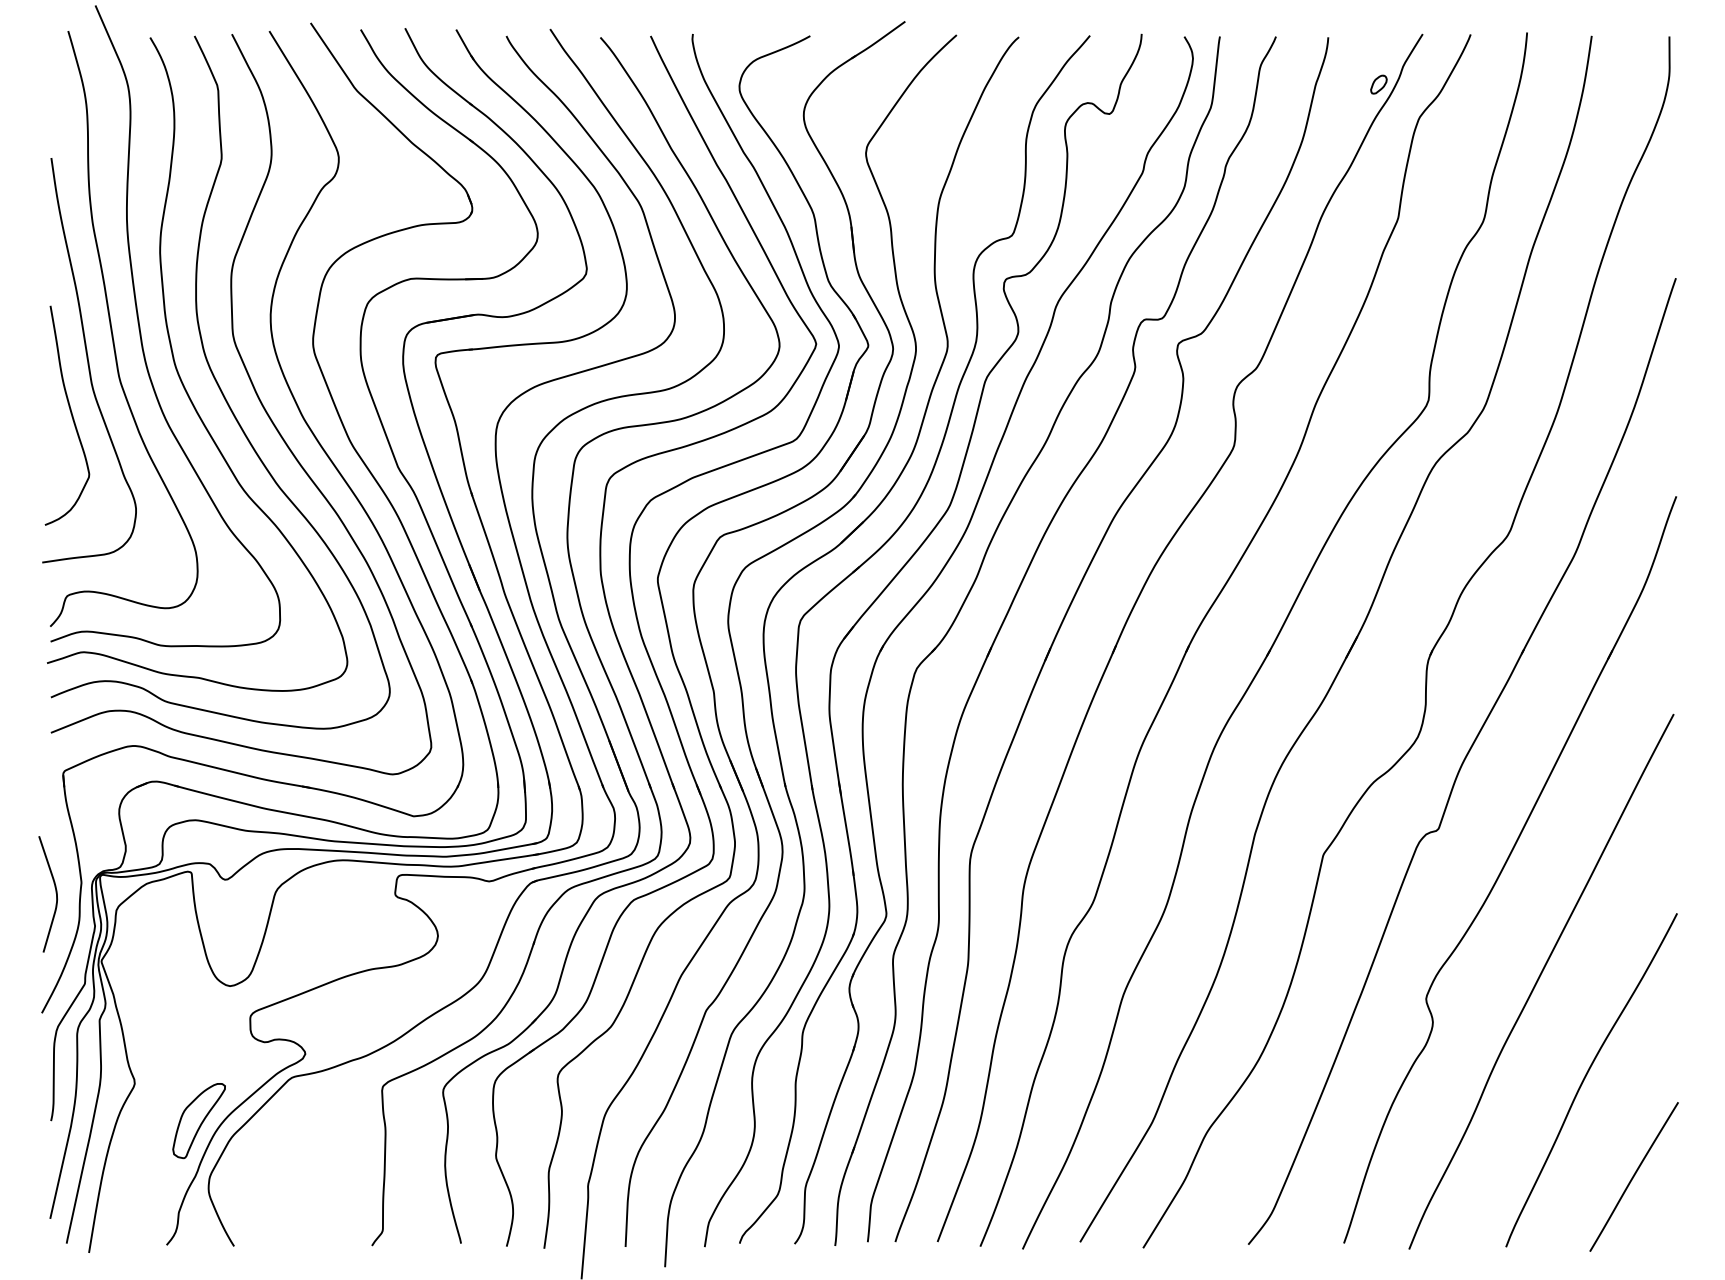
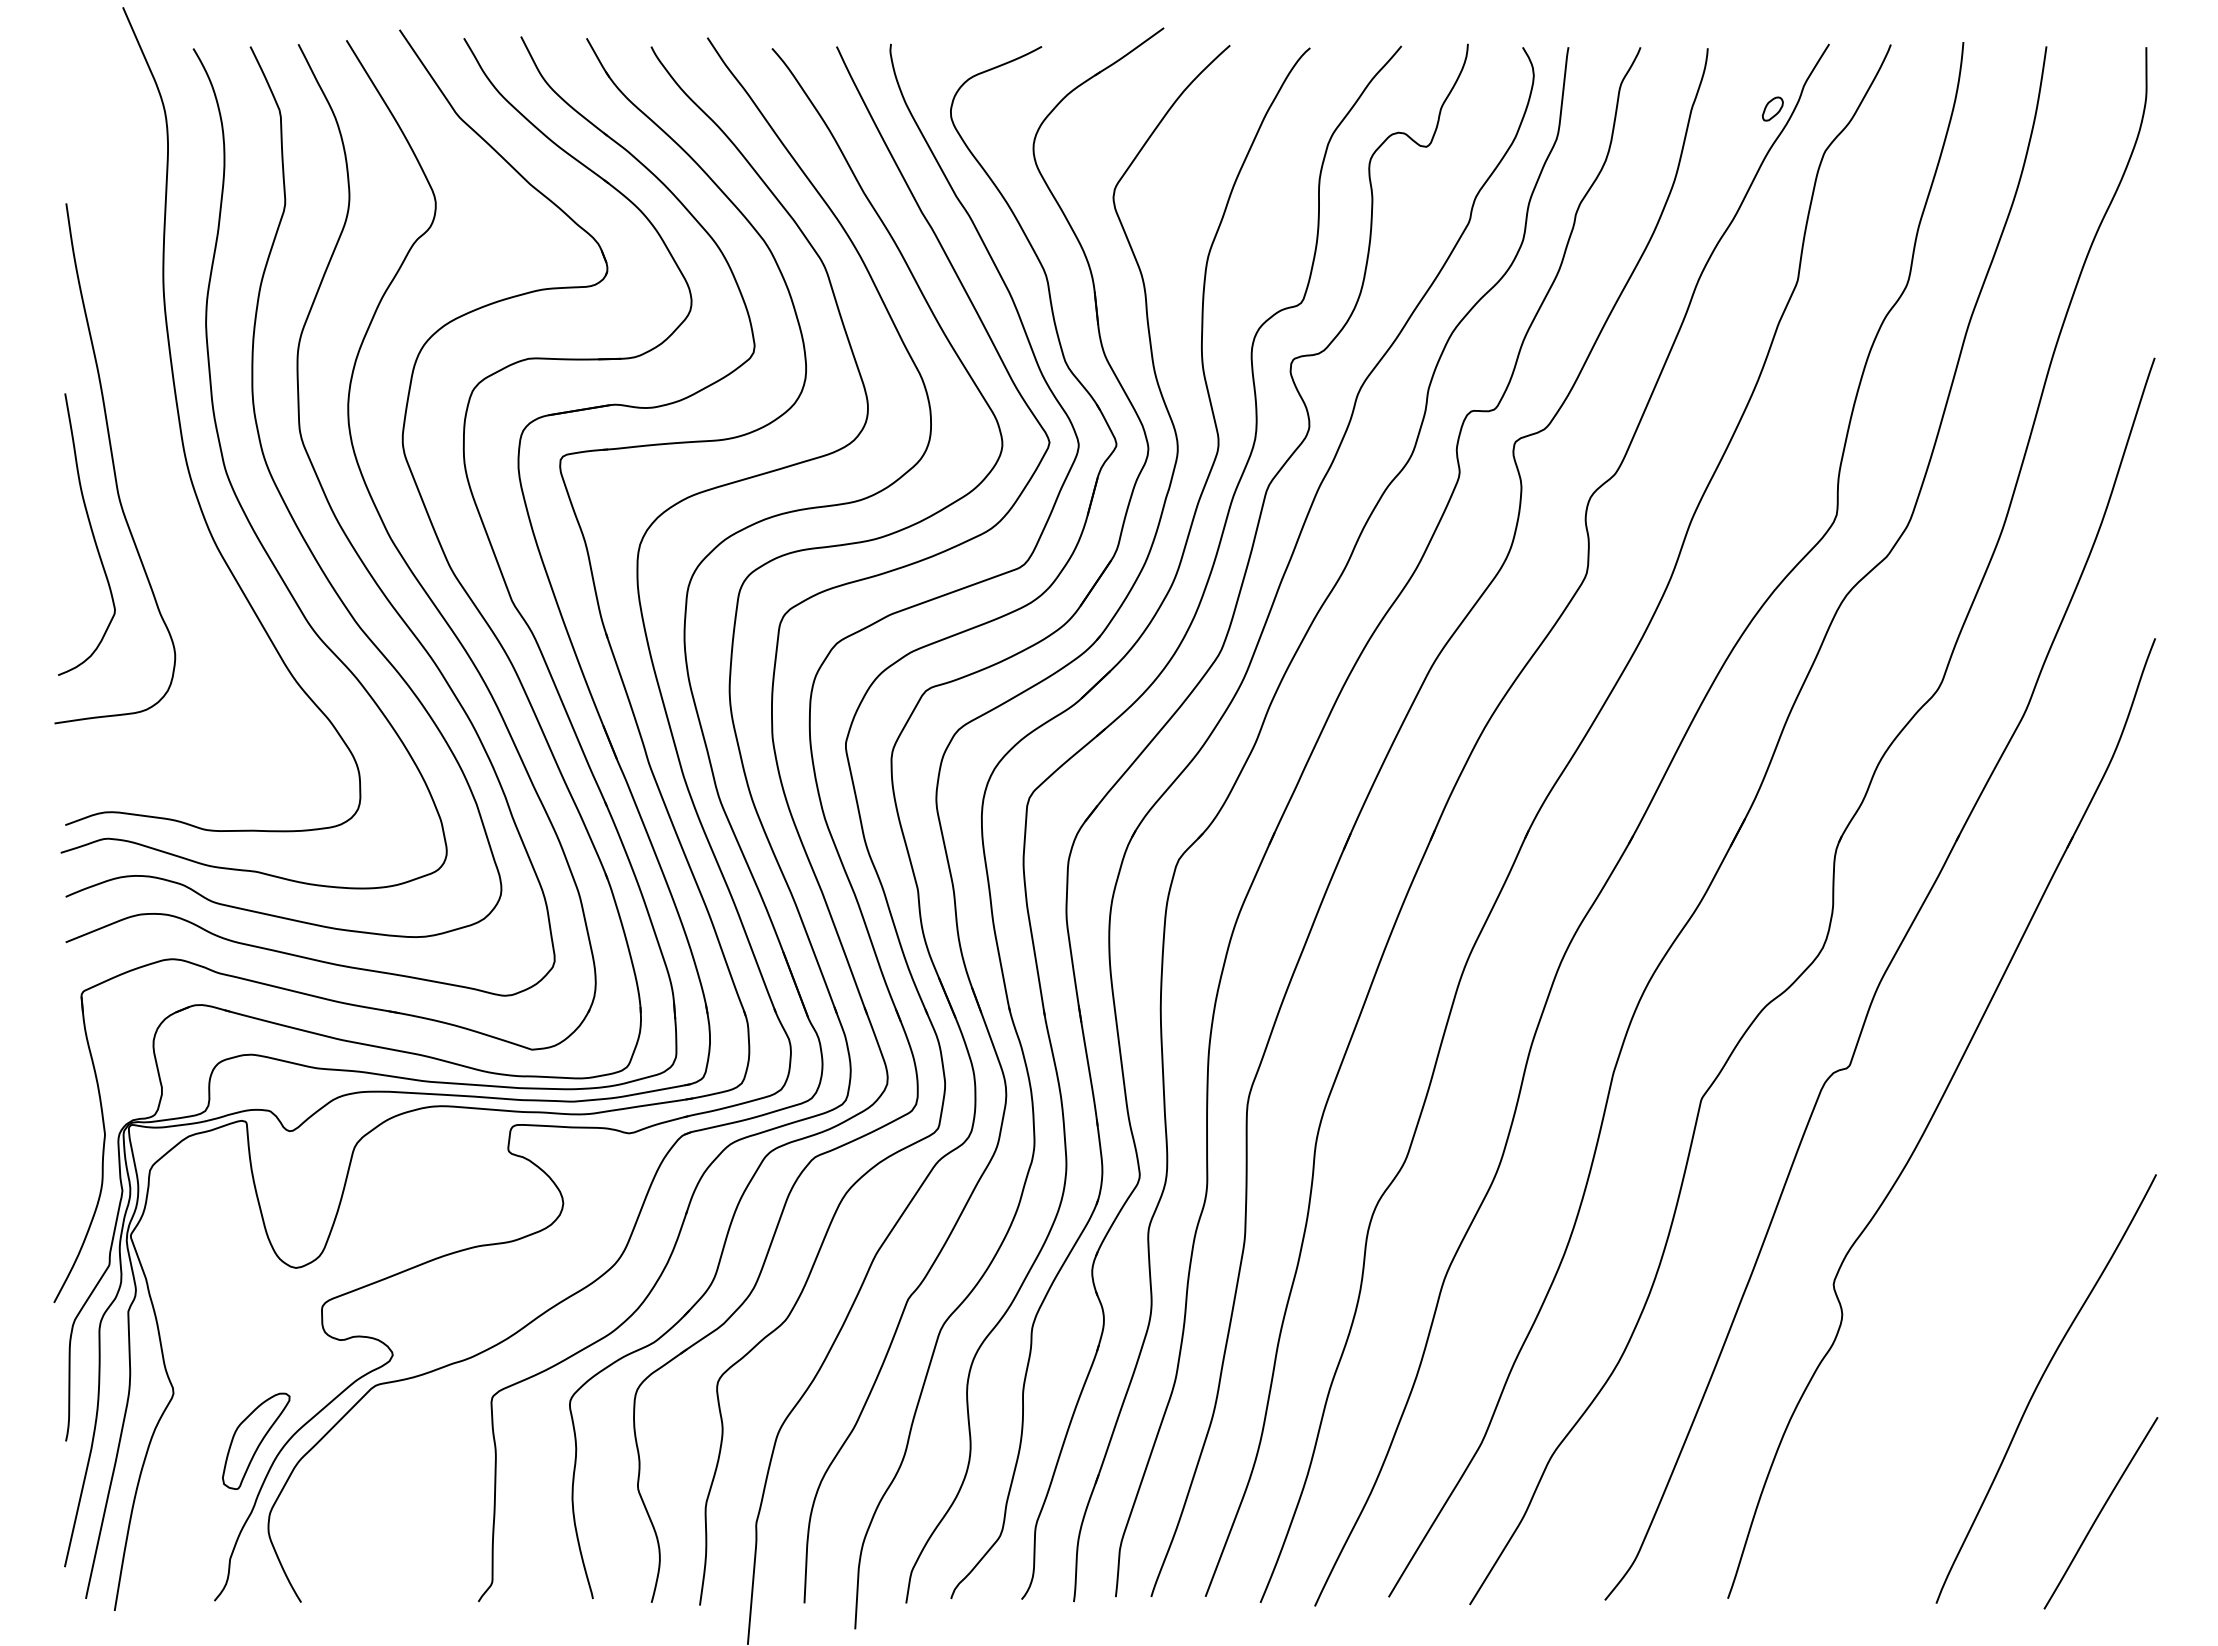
curve: (112, 333) -> (145, 428), removed
curve: (55, 890) -> (71, 1145), removed
curve: (1538, 980) -> (1978, 1260), removed

